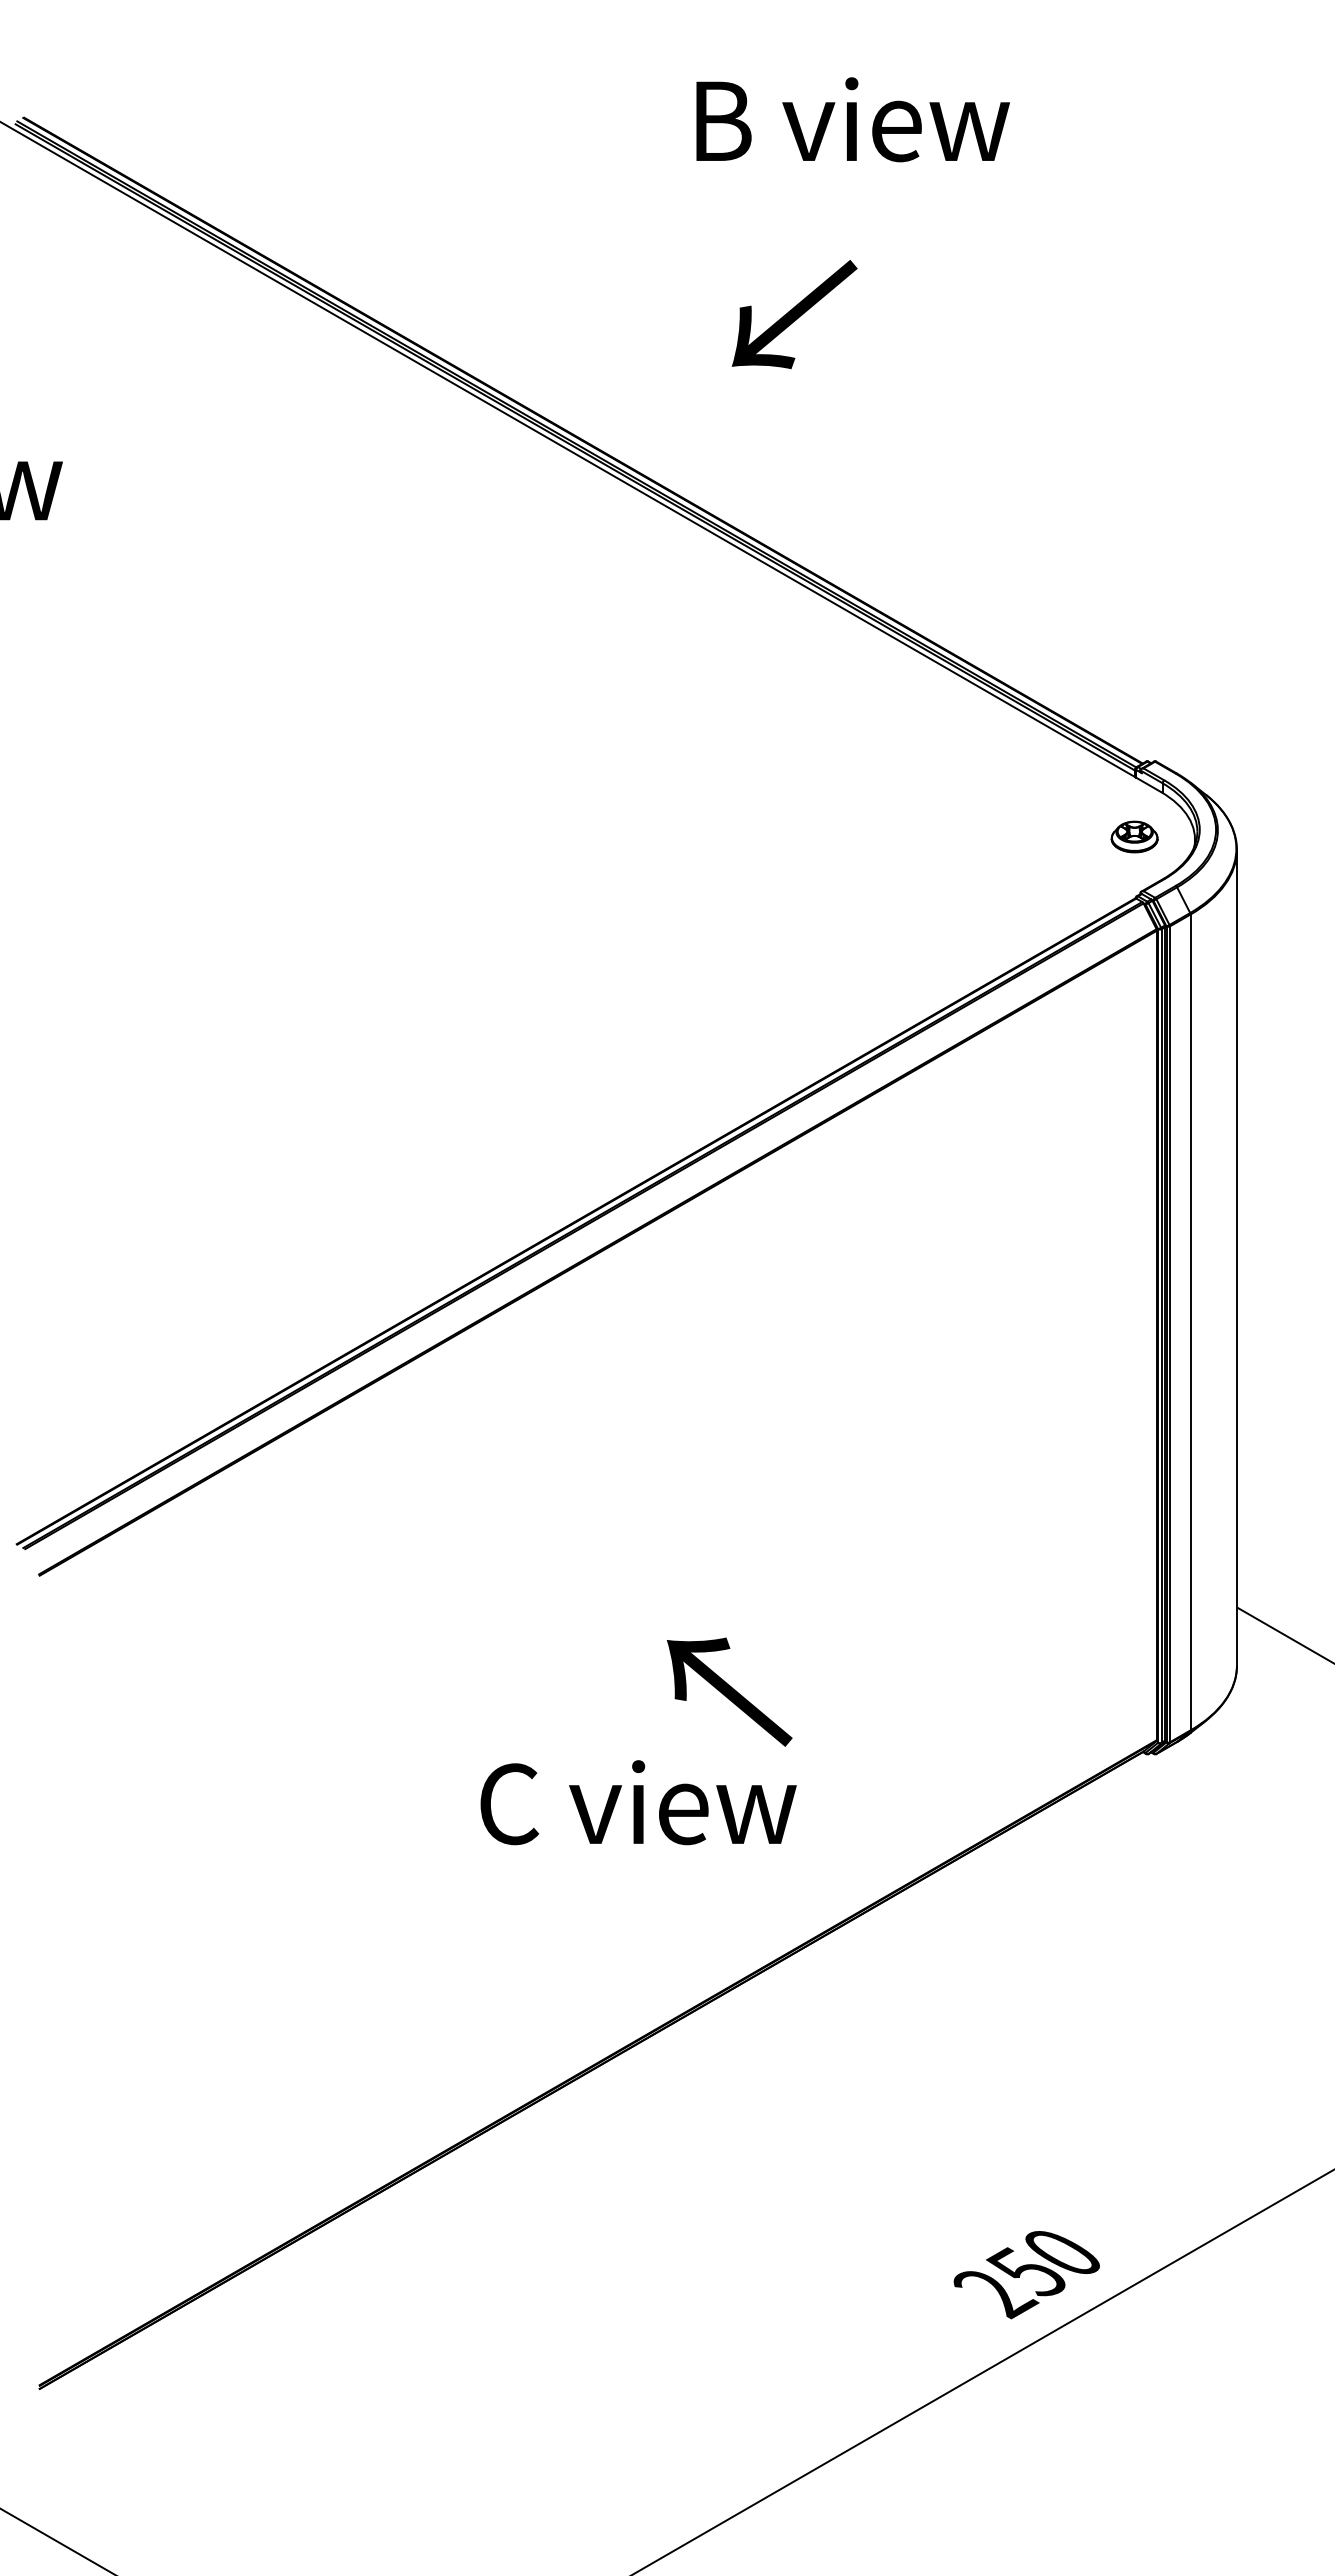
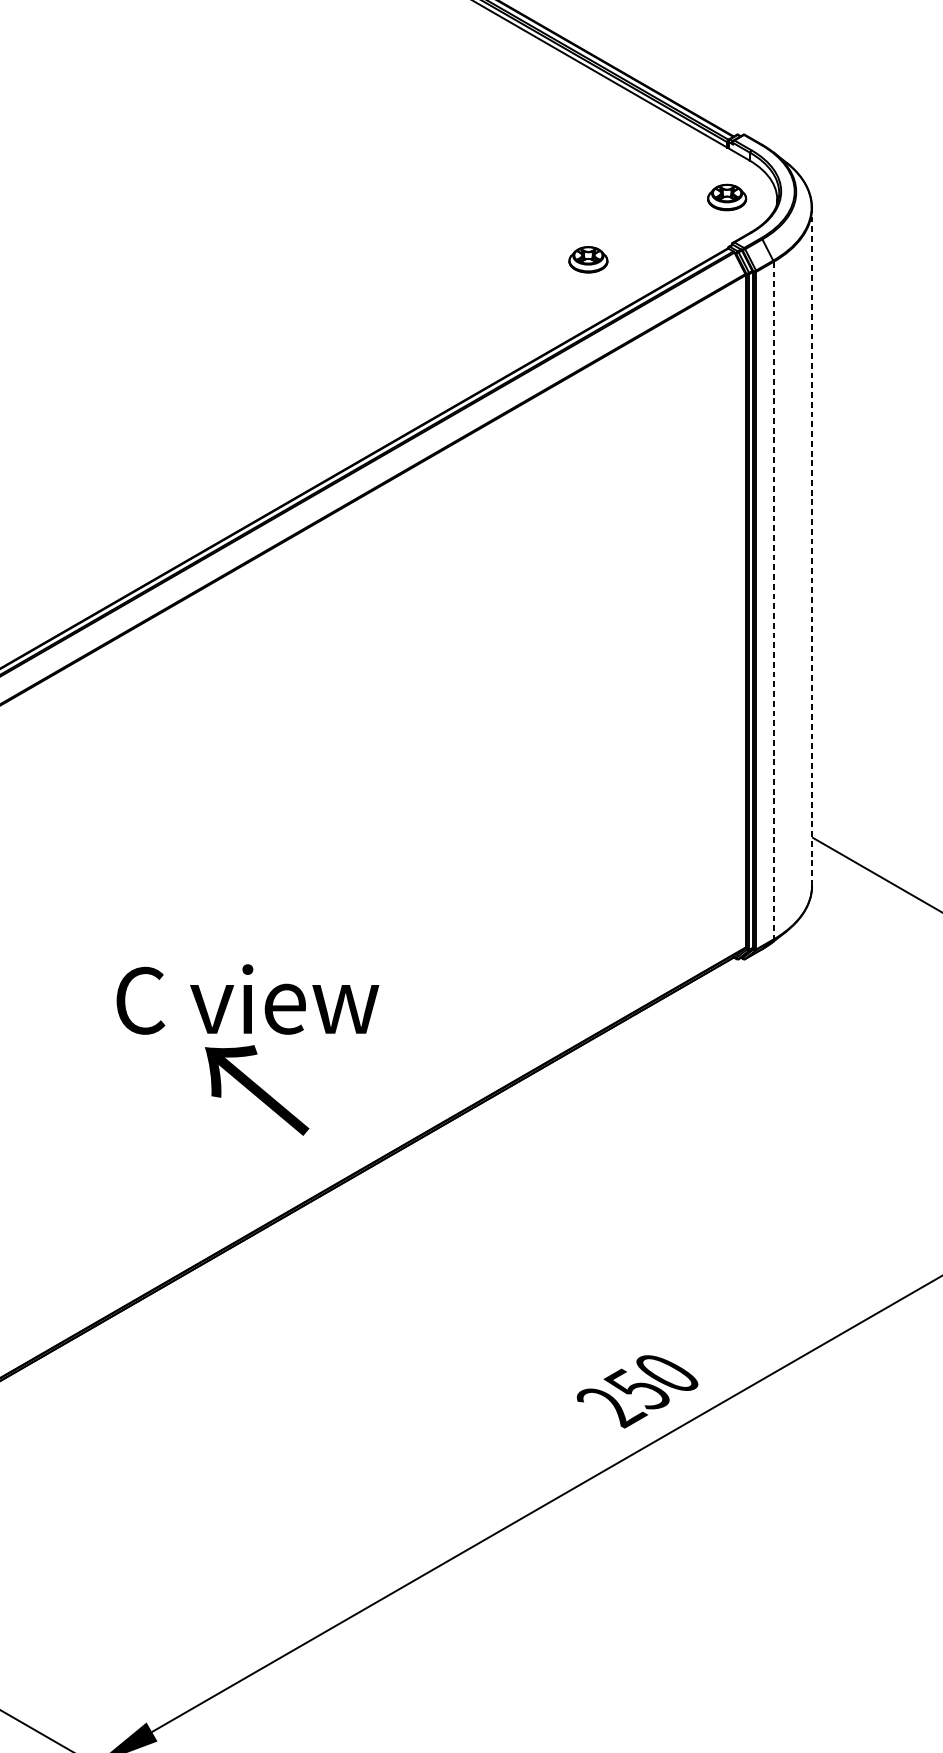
part: (967, 911) -> (588, 259), added
line: (1236, 1257) -> (811, 546), solid -> dashed
line: (1190, 1322) -> (773, 600), solid -> dashed
text: (729, 1691) -> (256, 1089), moved
text: (638, 1802) -> (247, 999), moved

